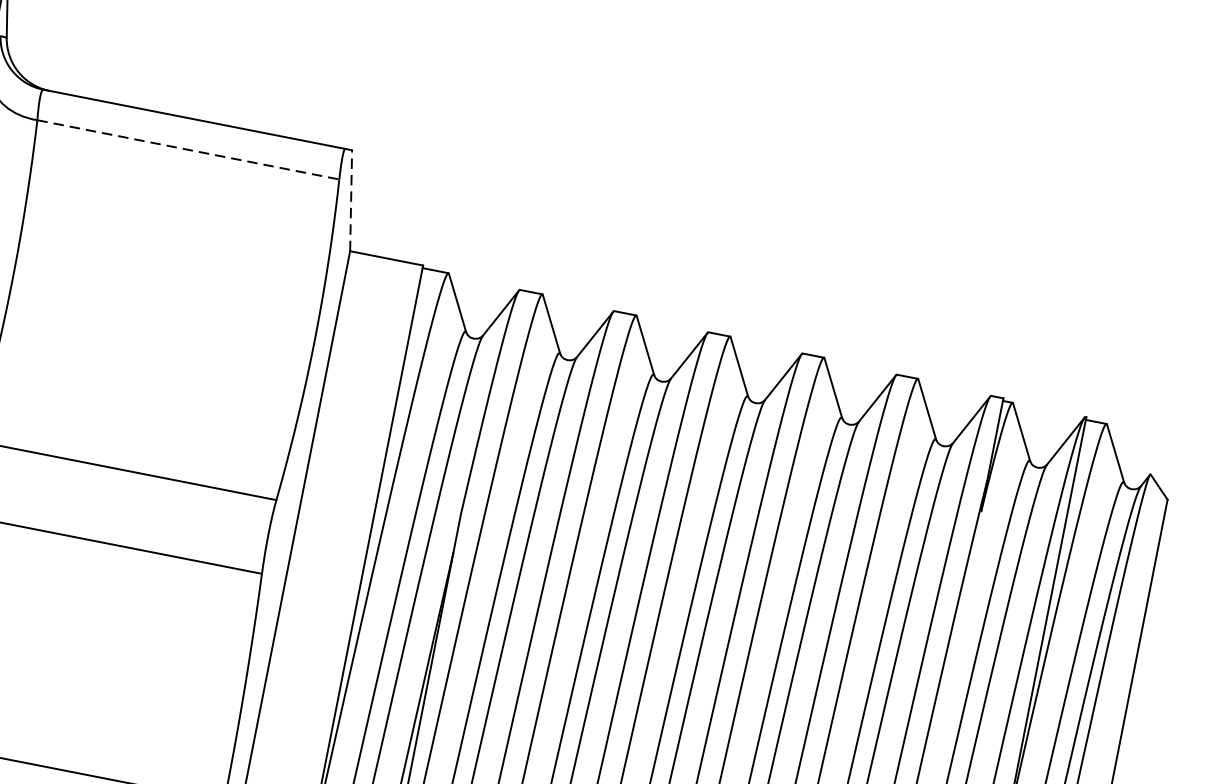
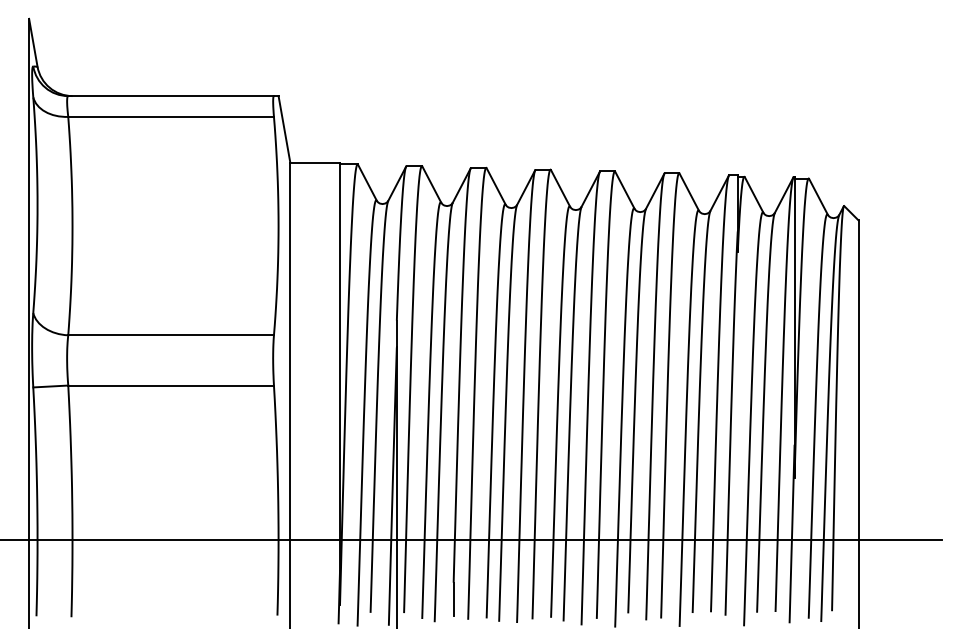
line: (189, 149) -> (171, 116), dashed -> solid
line: (351, 201) -> (284, 129), dashed -> solid

